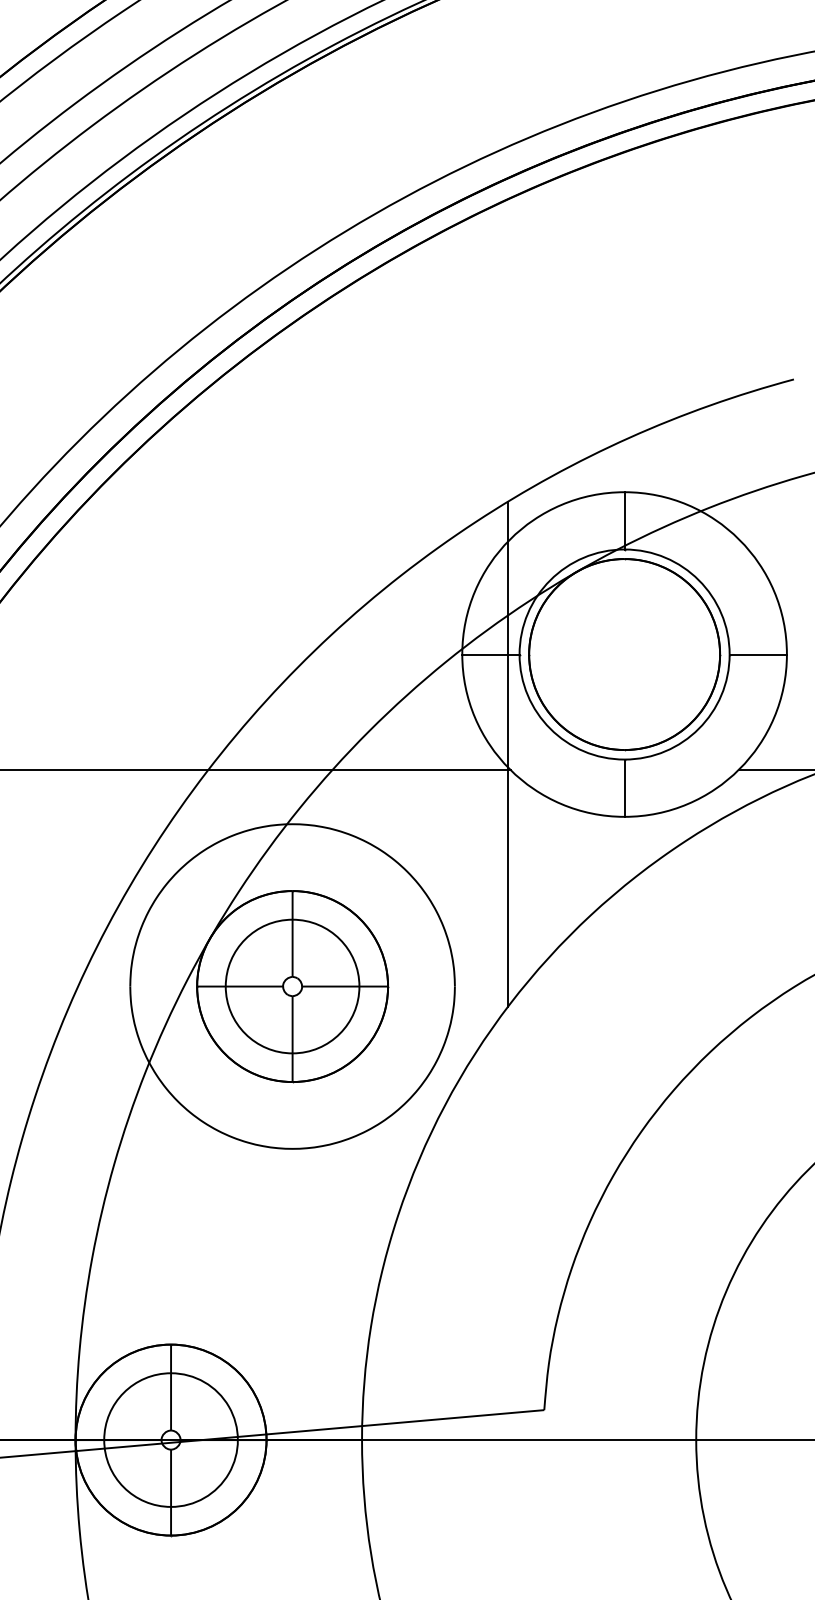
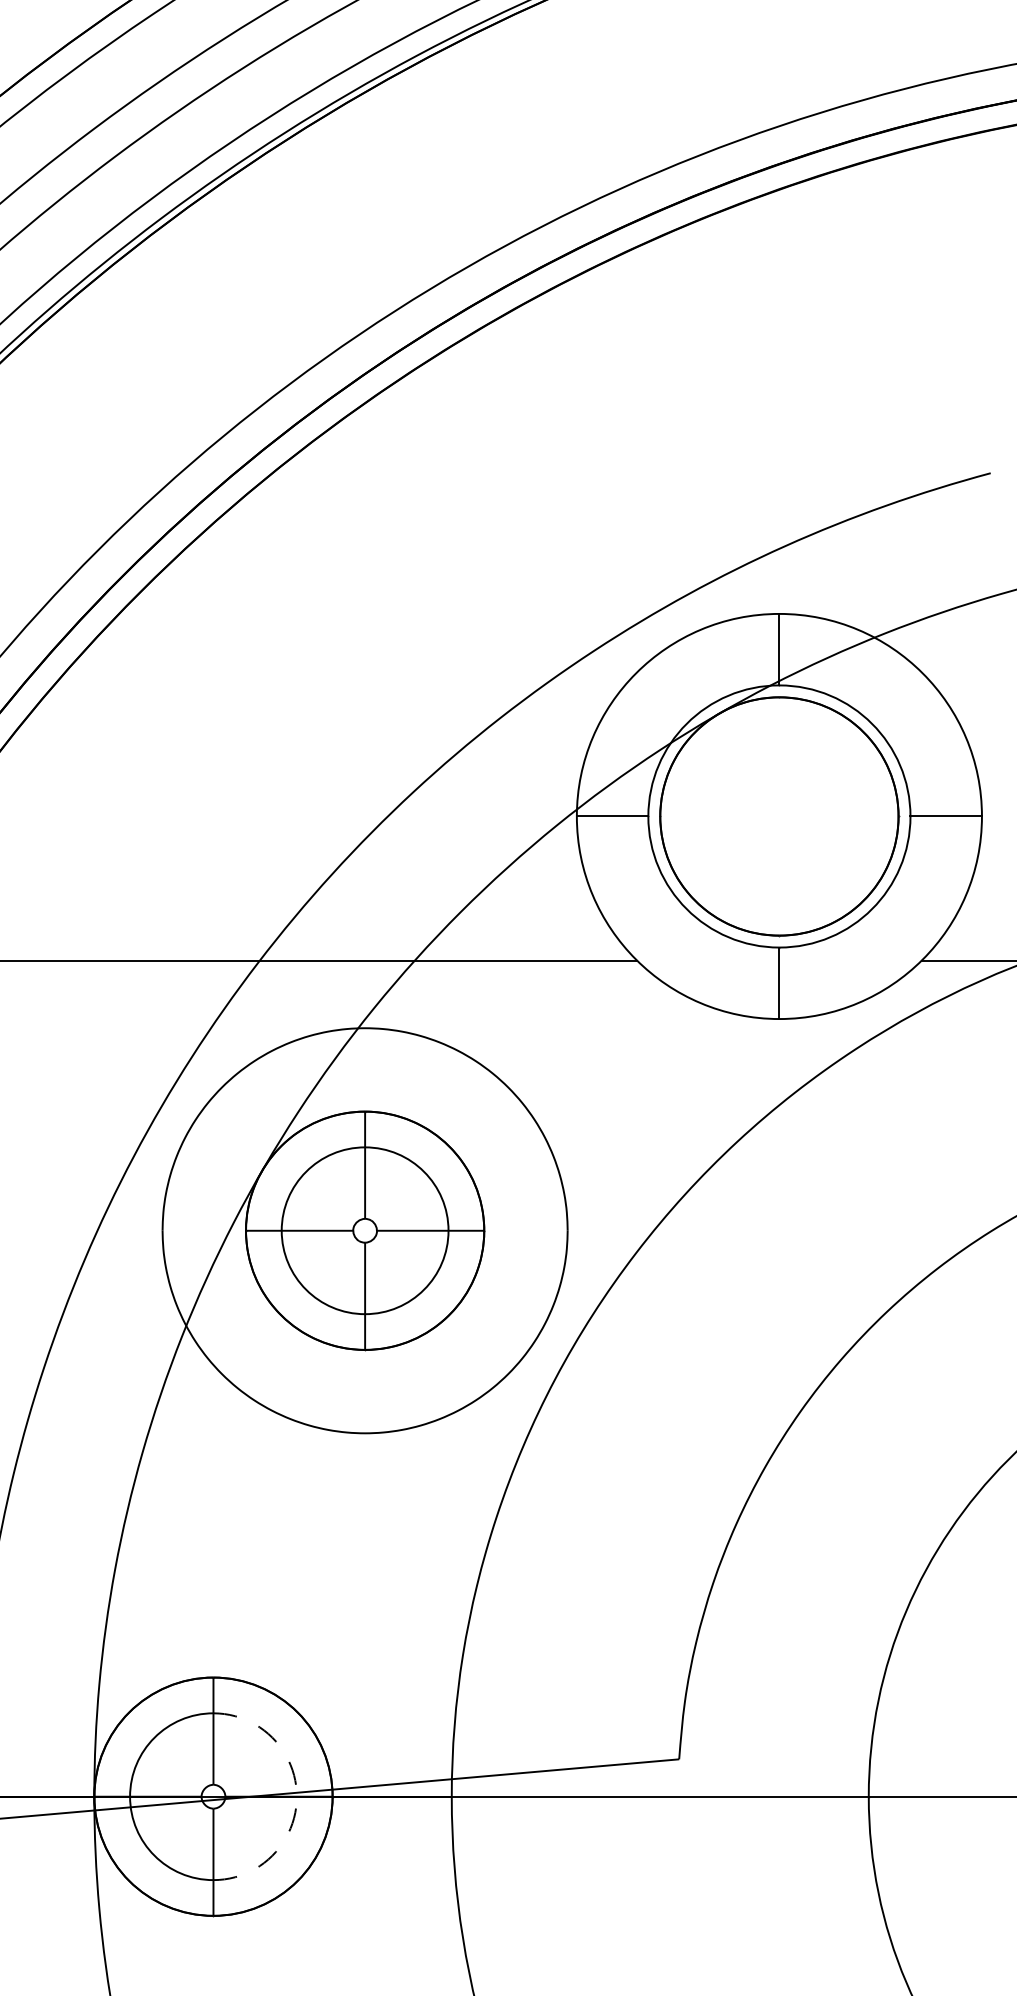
line: (507, 753) -> (633, 940), removed
arc: (237, 1439) -> (296, 1796), solid -> dashed

